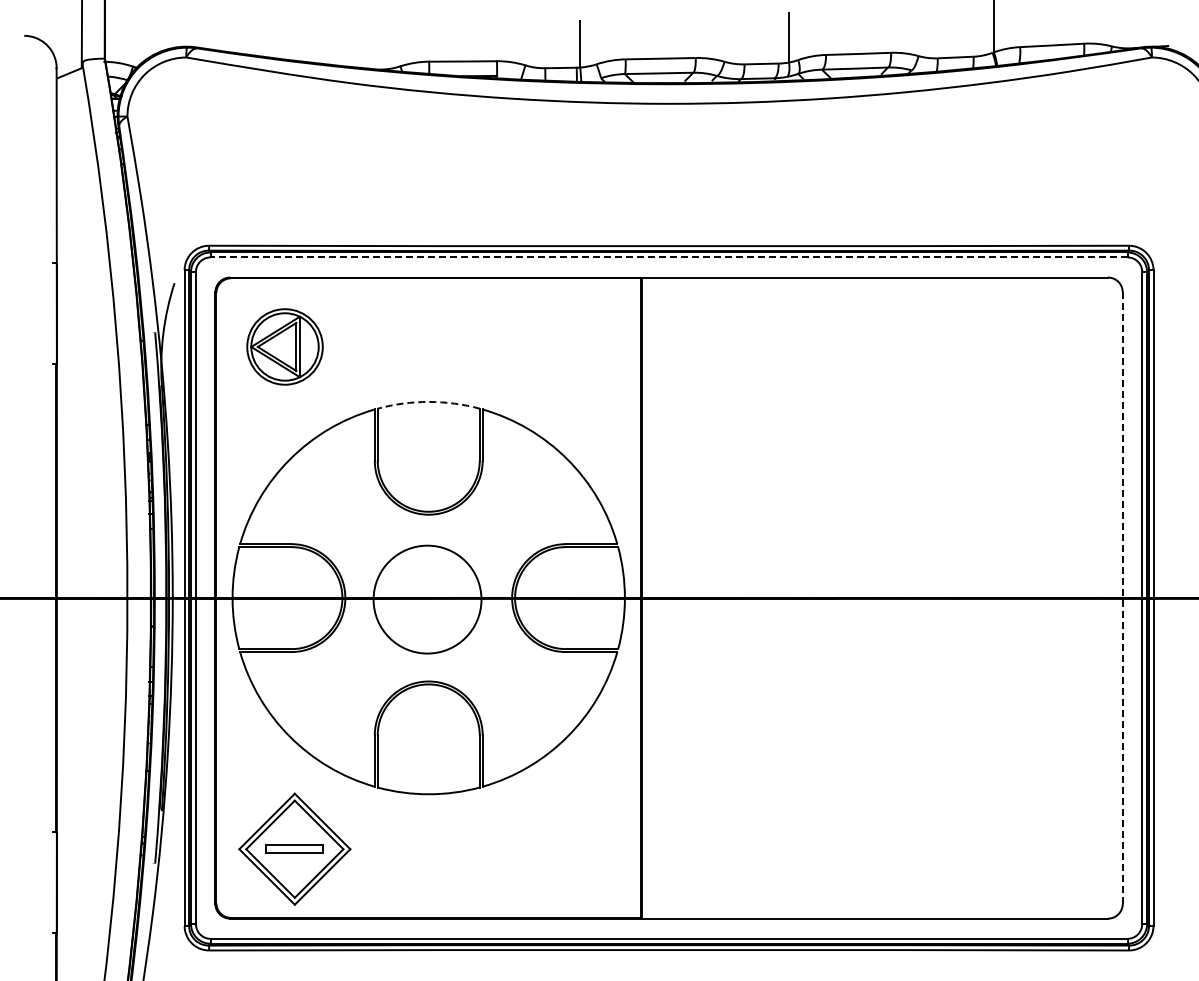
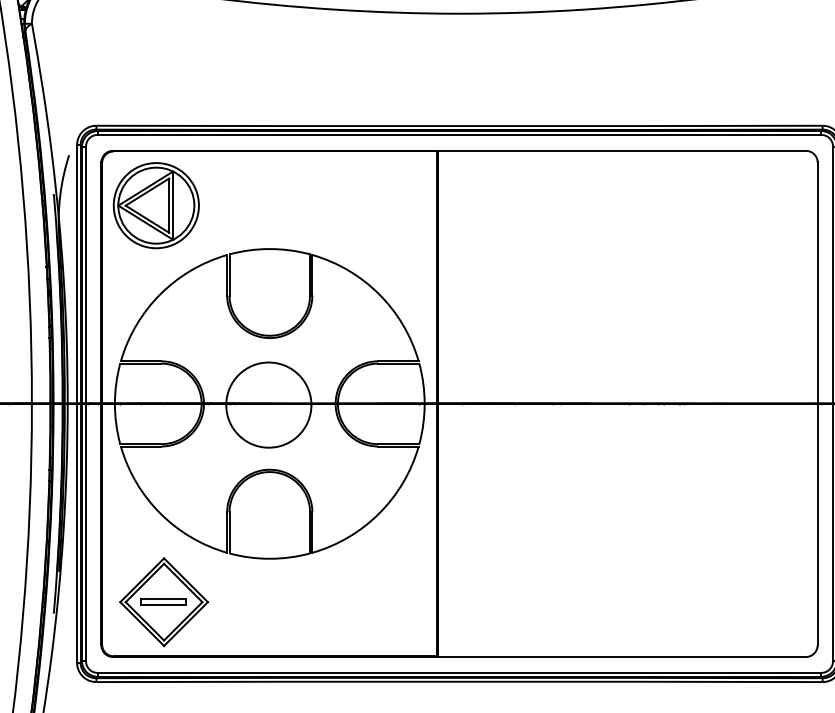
line: (668, 257) -> (459, 135), dashed -> solid
part: (284, 346) -> (155, 205), size x1.43
arc: (428, 401) -> (269, 248), dashed -> solid
line: (1122, 598) -> (817, 404), dashed -> solid

